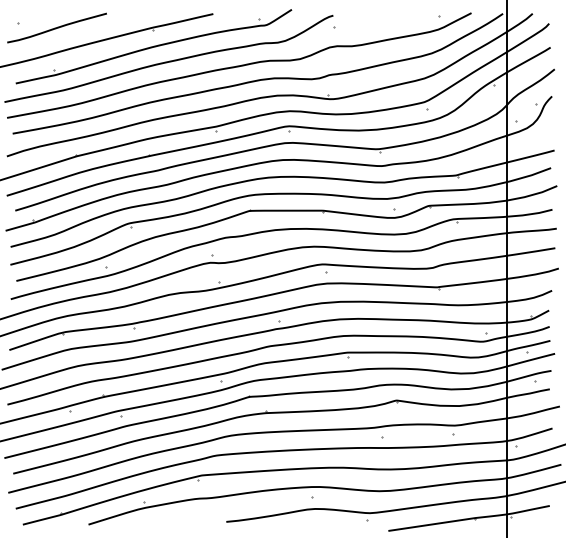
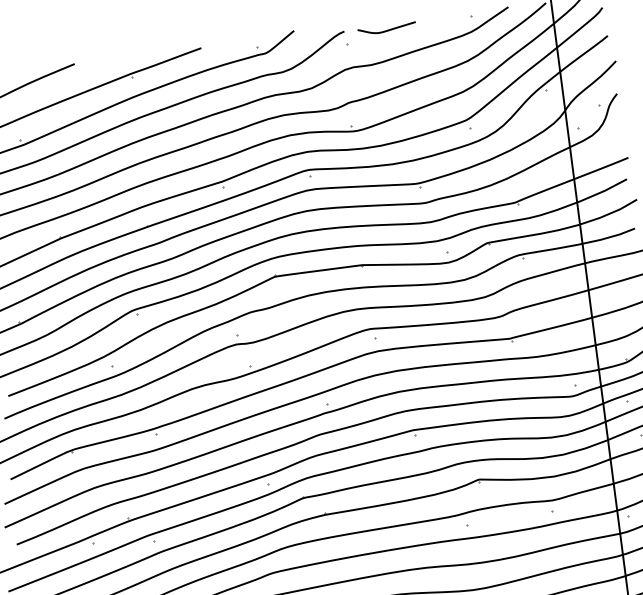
curve: (368, 18) -> (386, 29), added

